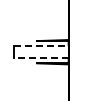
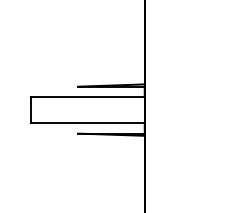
line: (42, 46) -> (89, 98), dashed -> solid
line: (41, 58) -> (87, 123), dashed -> solid

